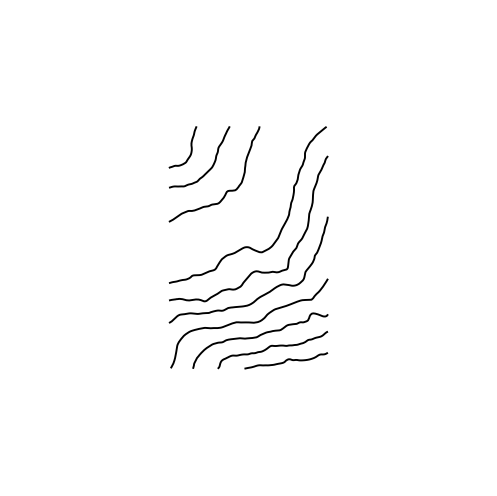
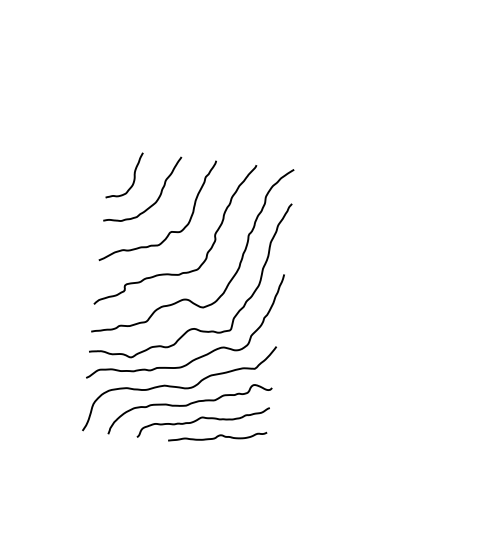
curve: (259, 205) -> (206, 252), added

